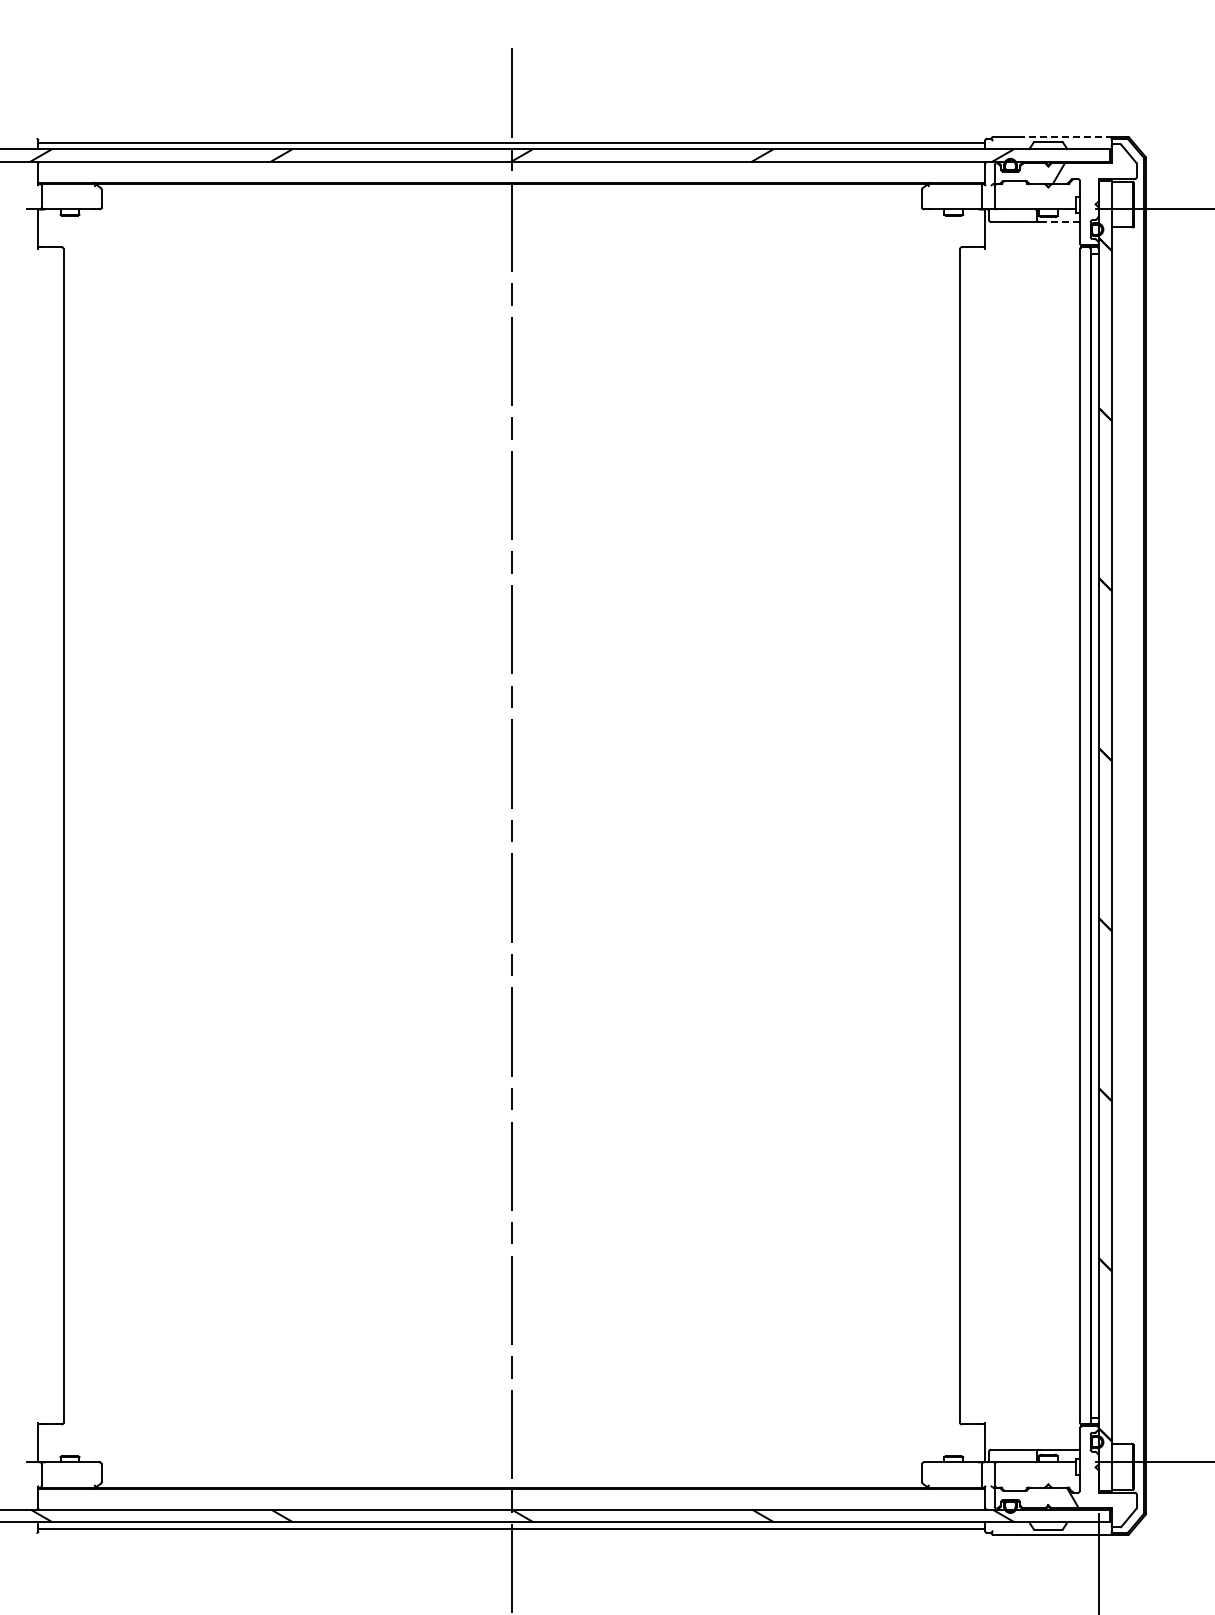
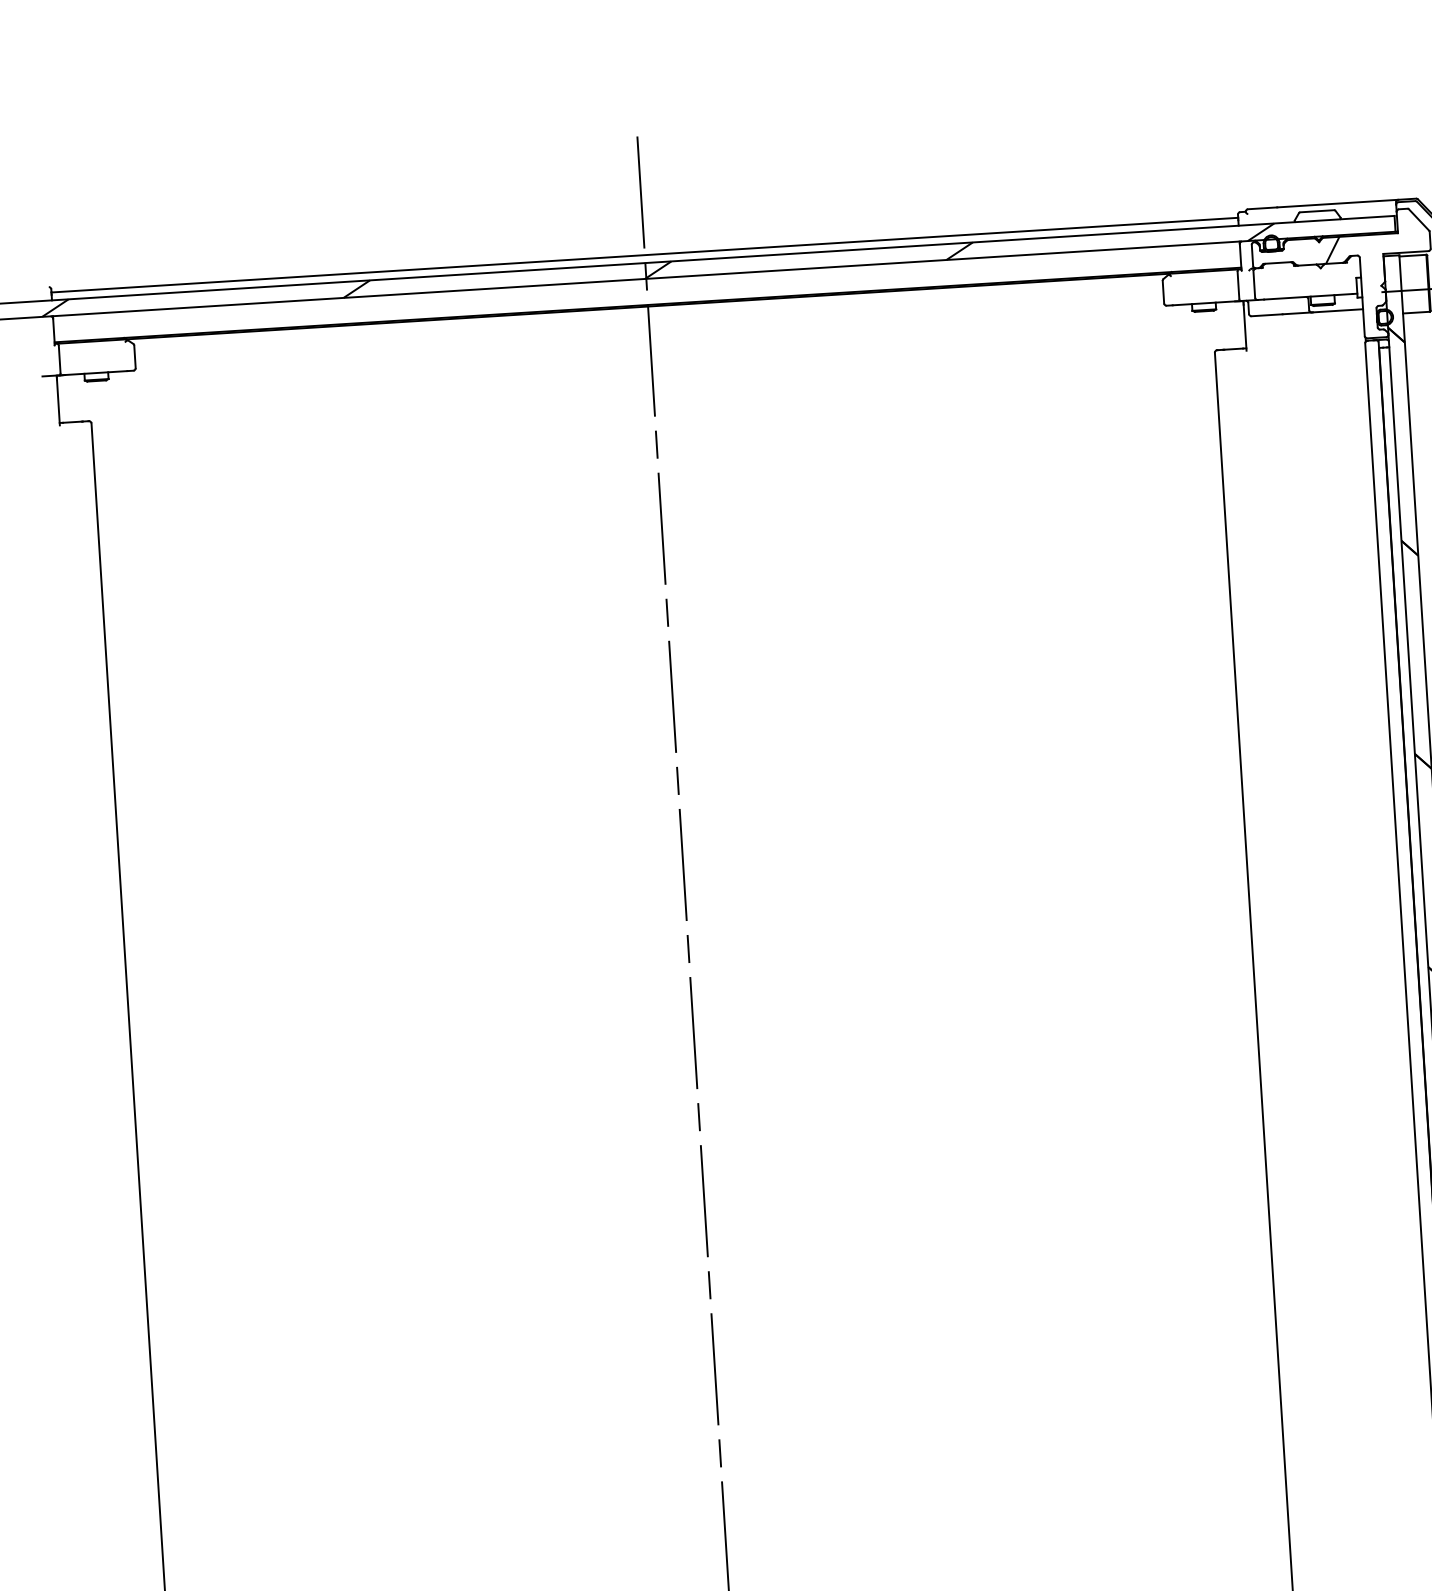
line: (1064, 136) -> (1336, 203), dashed -> solid
line: (1059, 222) -> (1337, 311), dashed -> solid

